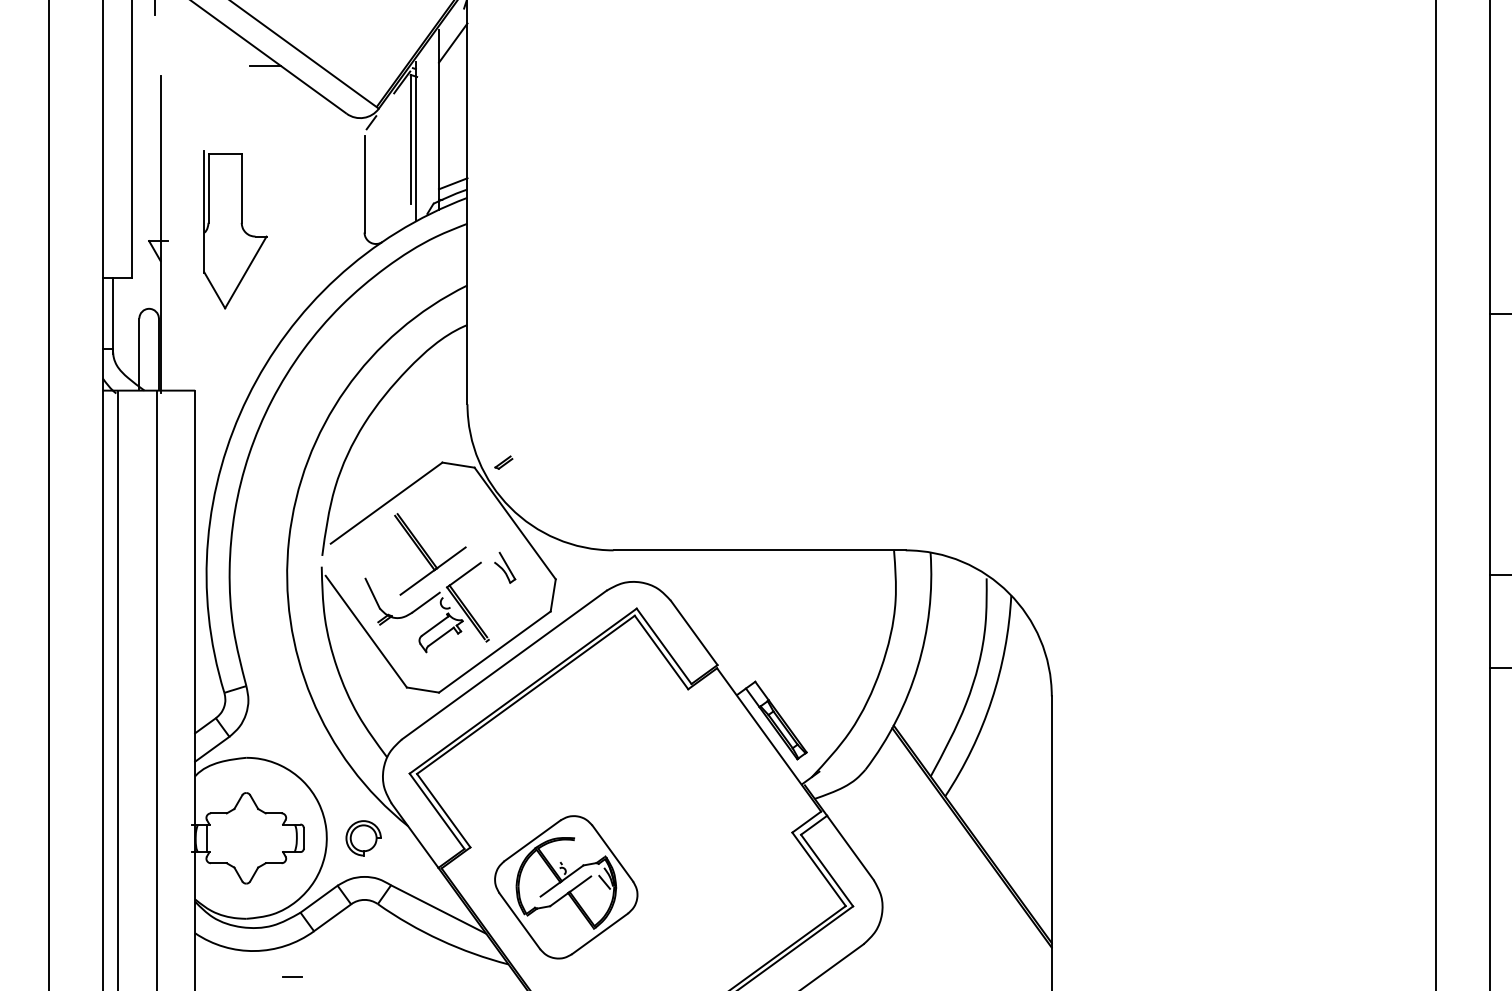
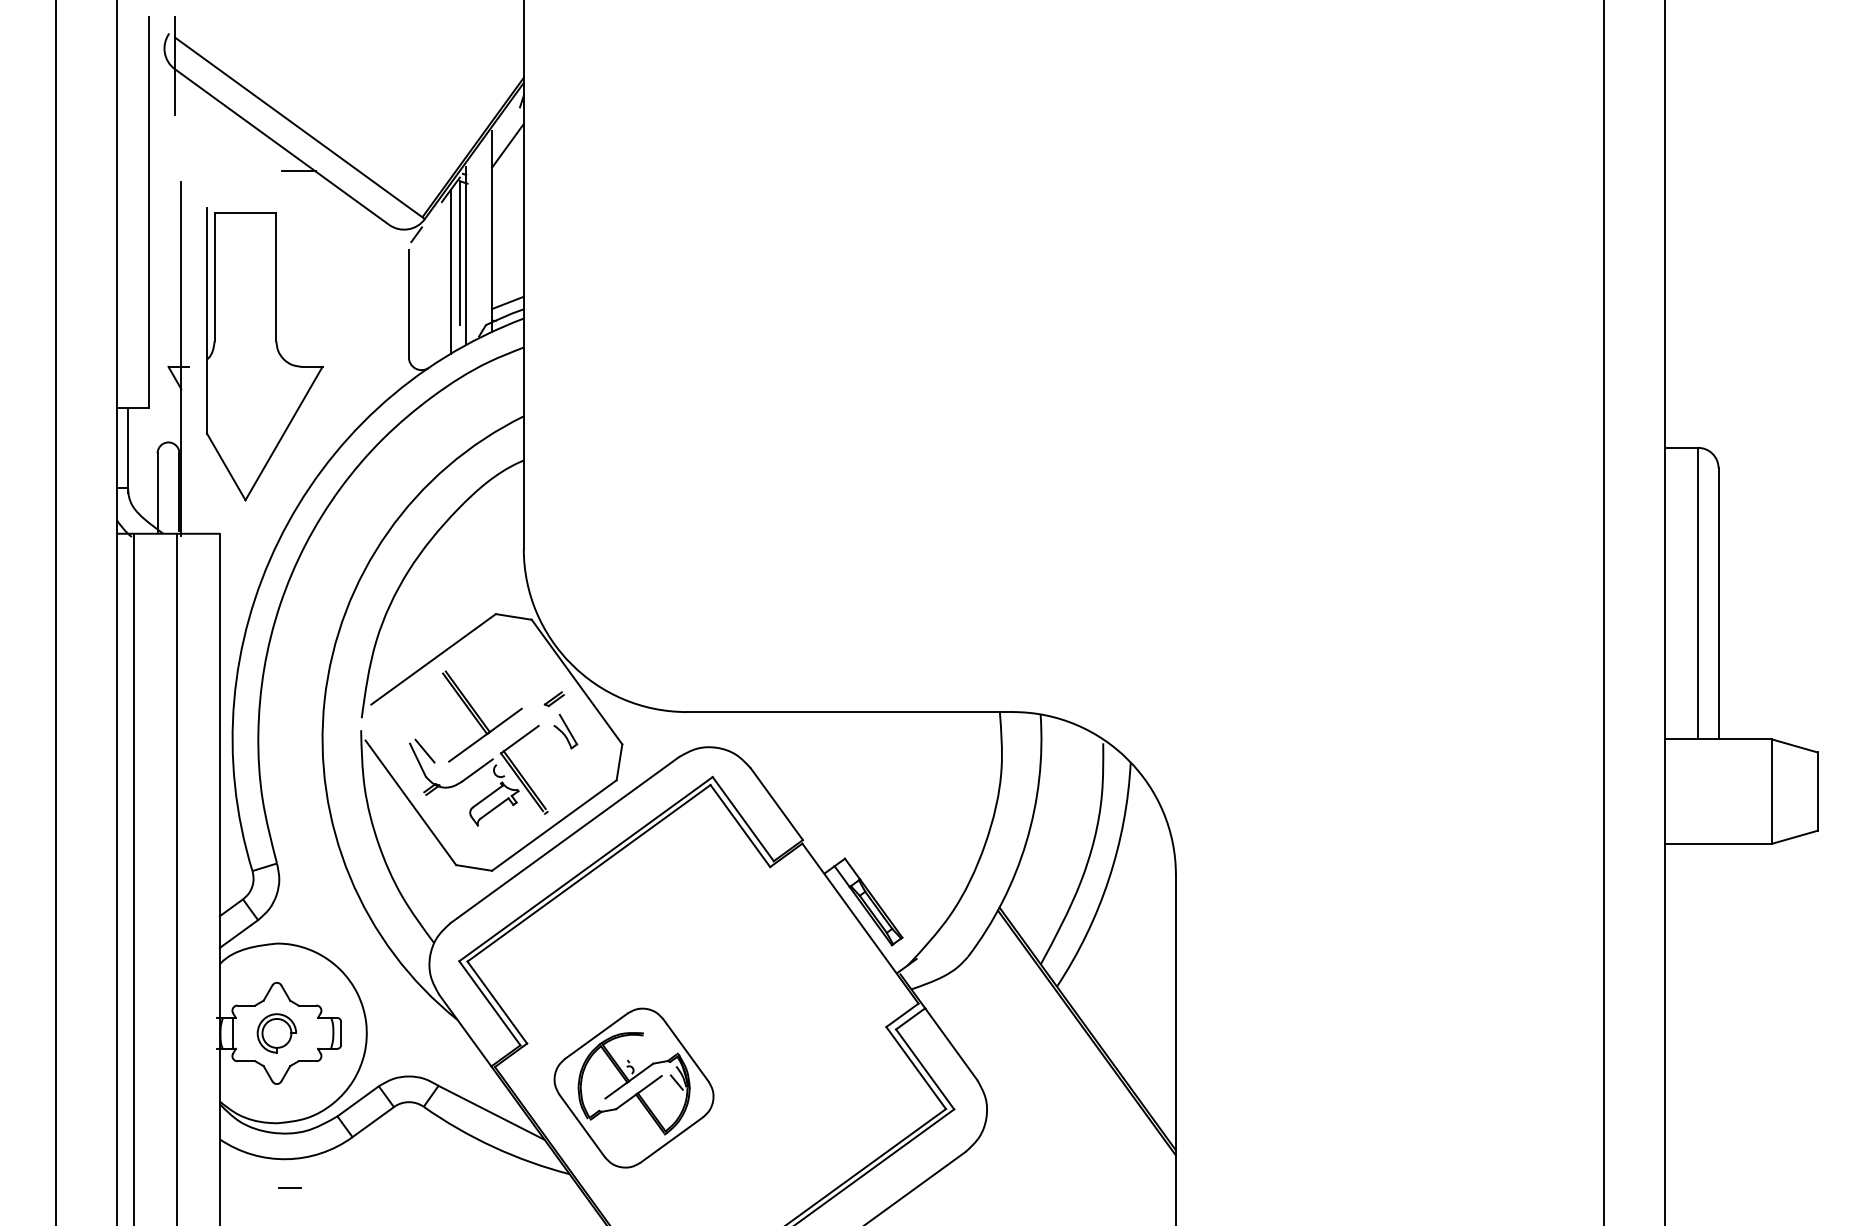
line: (401, 156) -> (450, 272), added
part: (235, 230) -> (264, 354), size x1.67
part: (503, 462) -> (553, 699), moved
line: (378, 584) -> (424, 750), added
part: (363, 838) -> (276, 1033), moved
line: (291, 976) -> (289, 1187), moved

